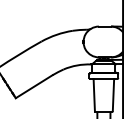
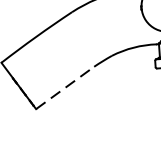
line: (34, 86) -> (65, 87), solid -> dashed

